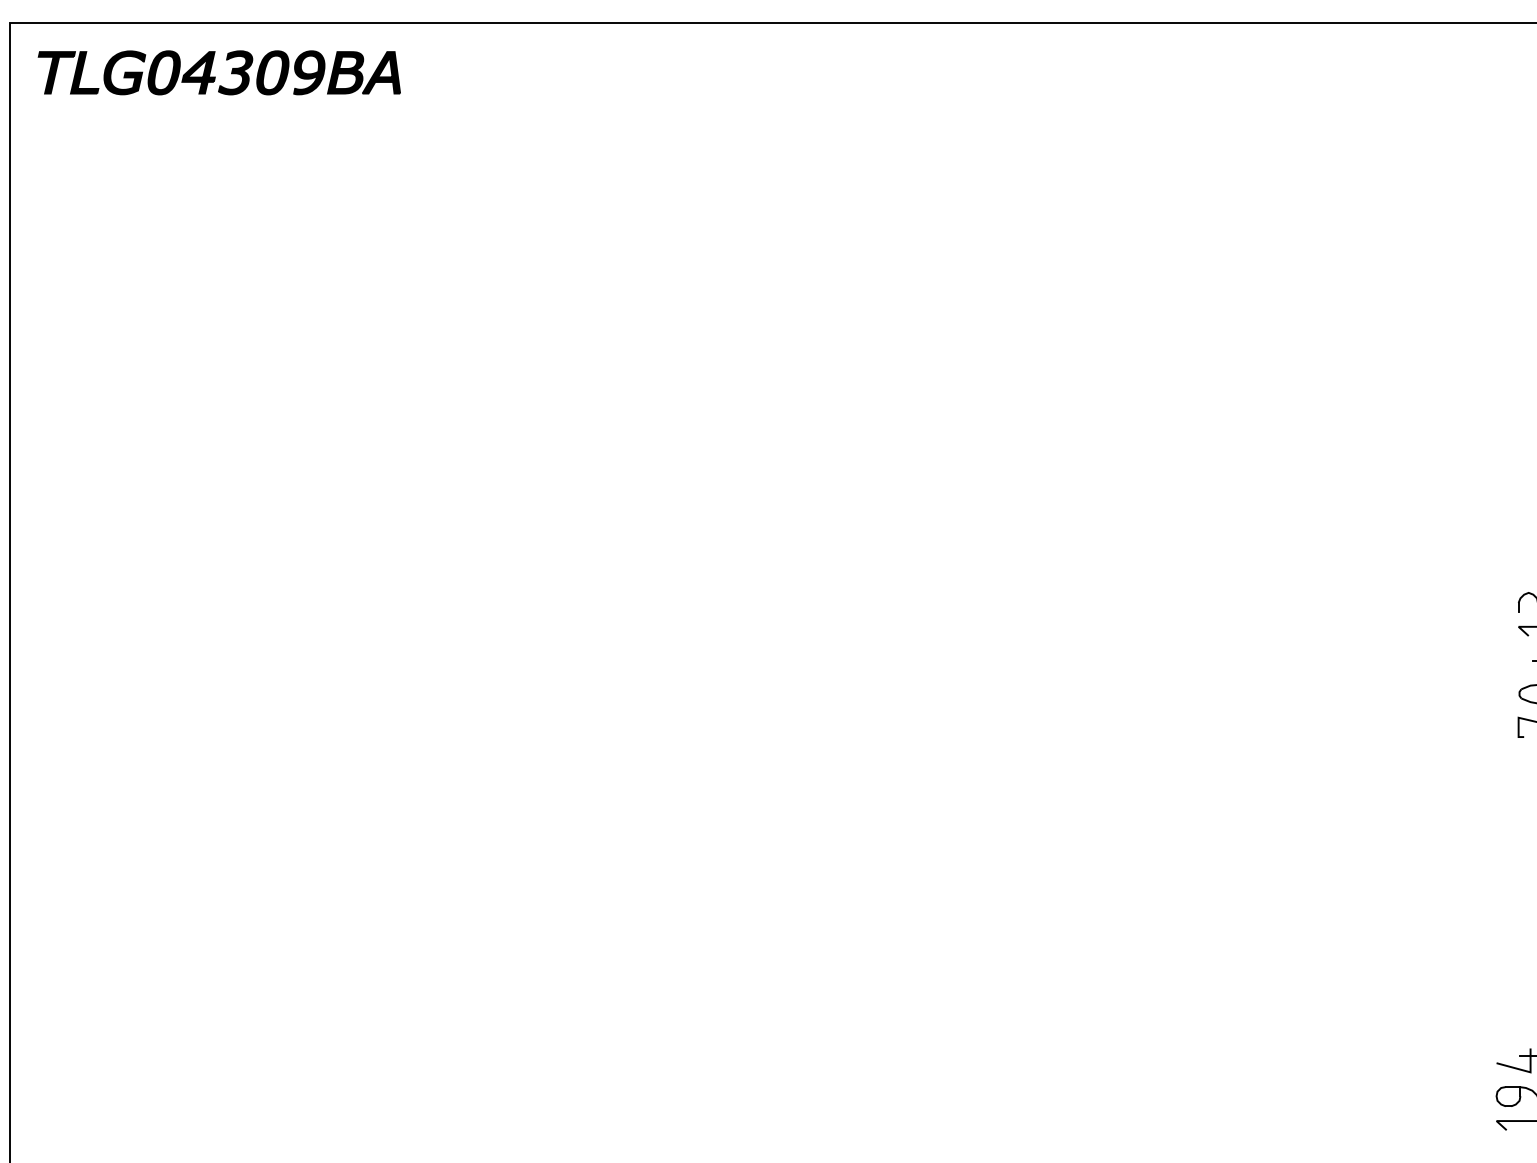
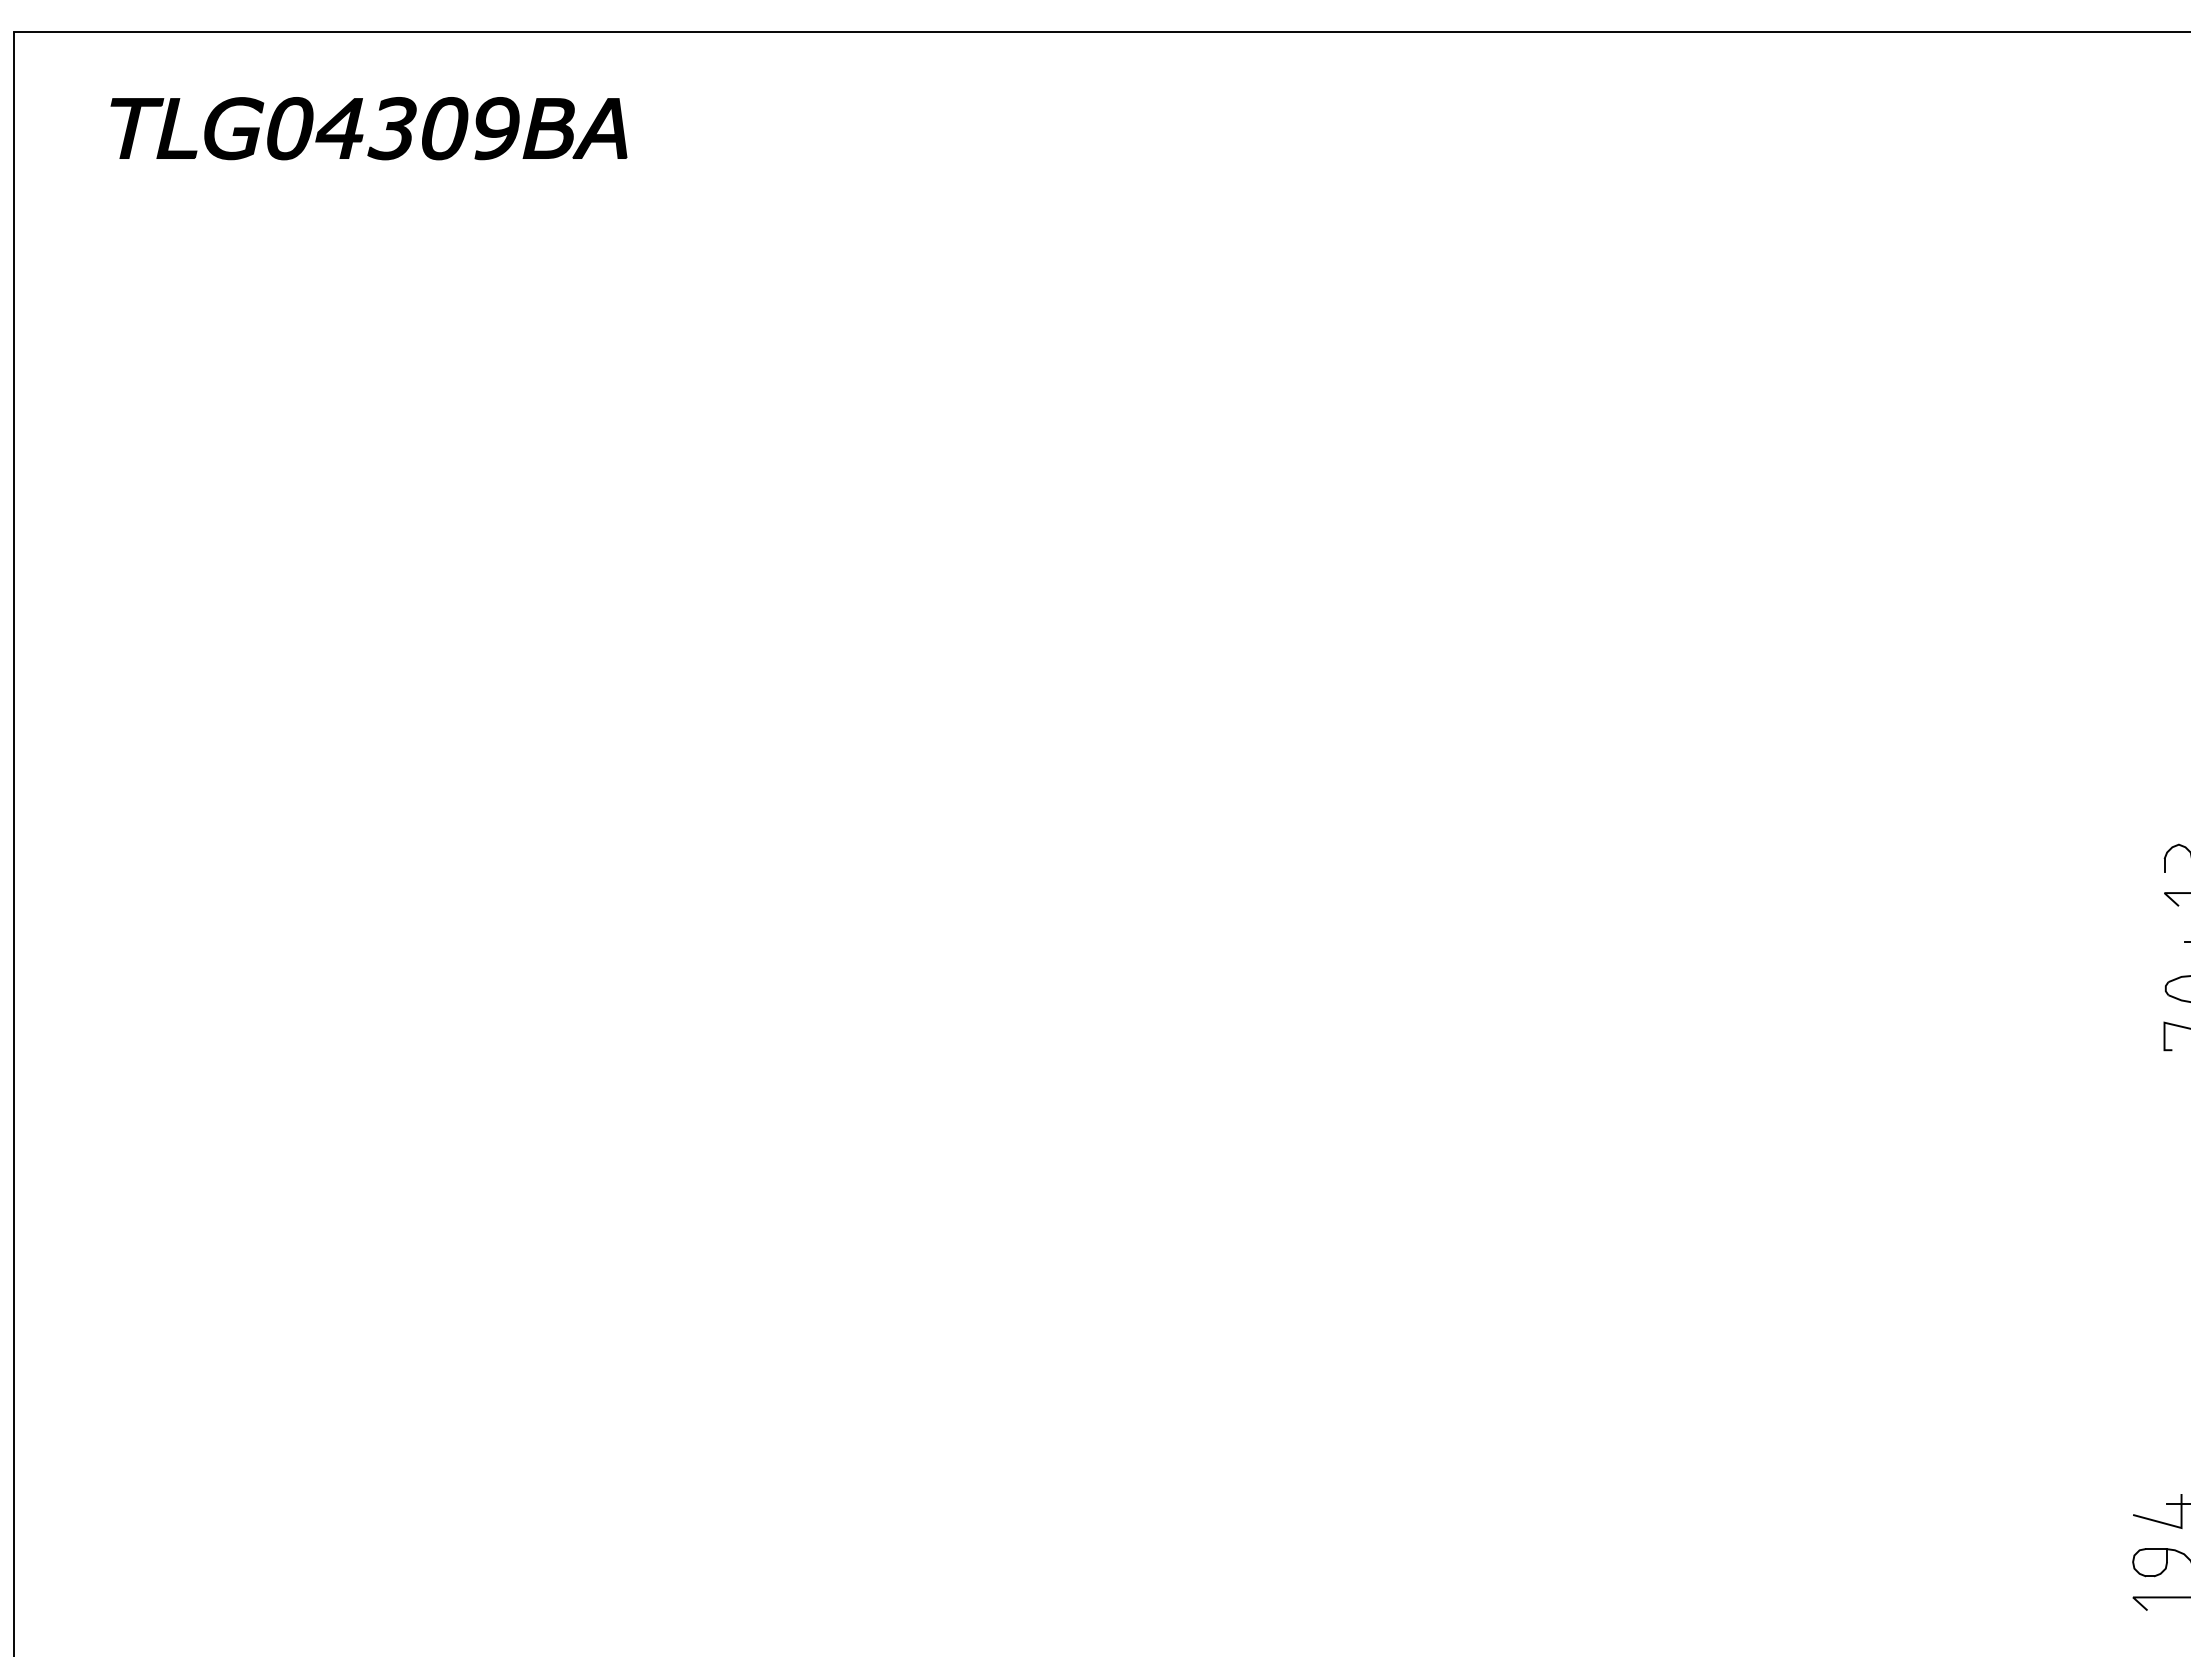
part: (215, 76) -> (363, 134), moved

